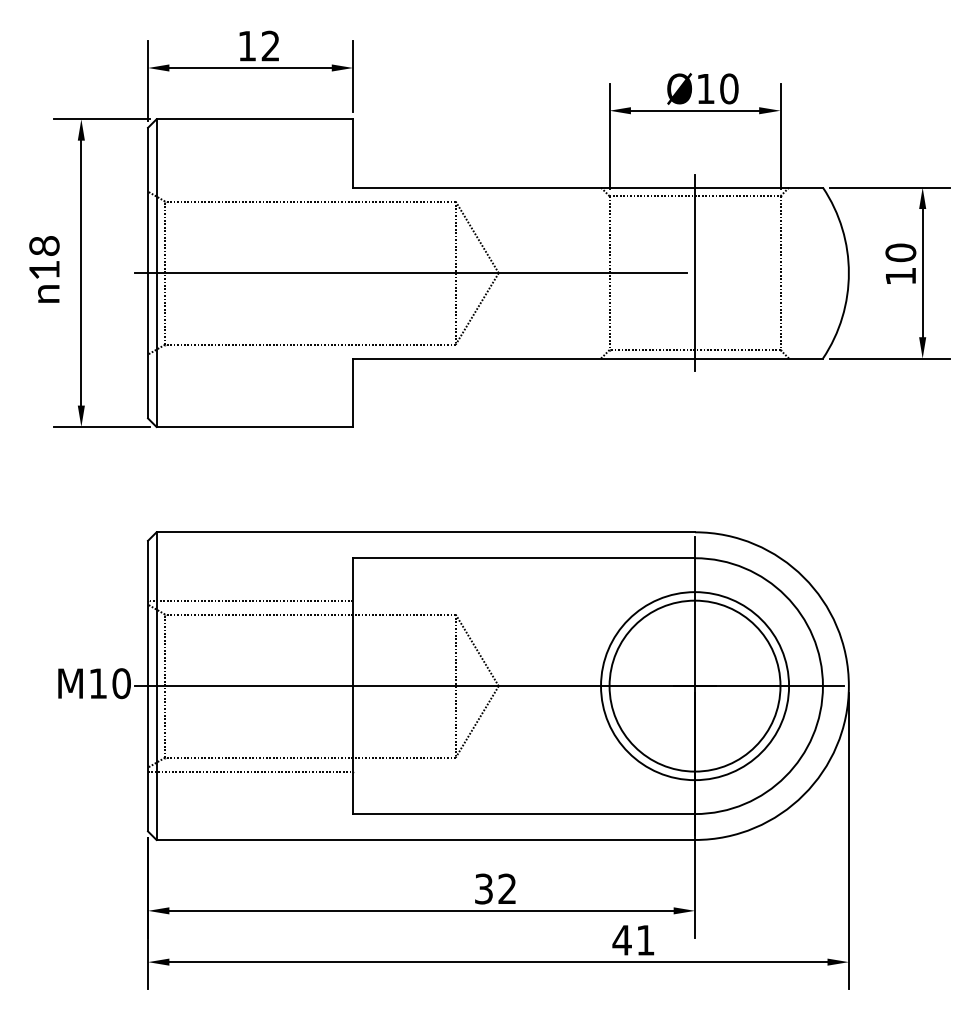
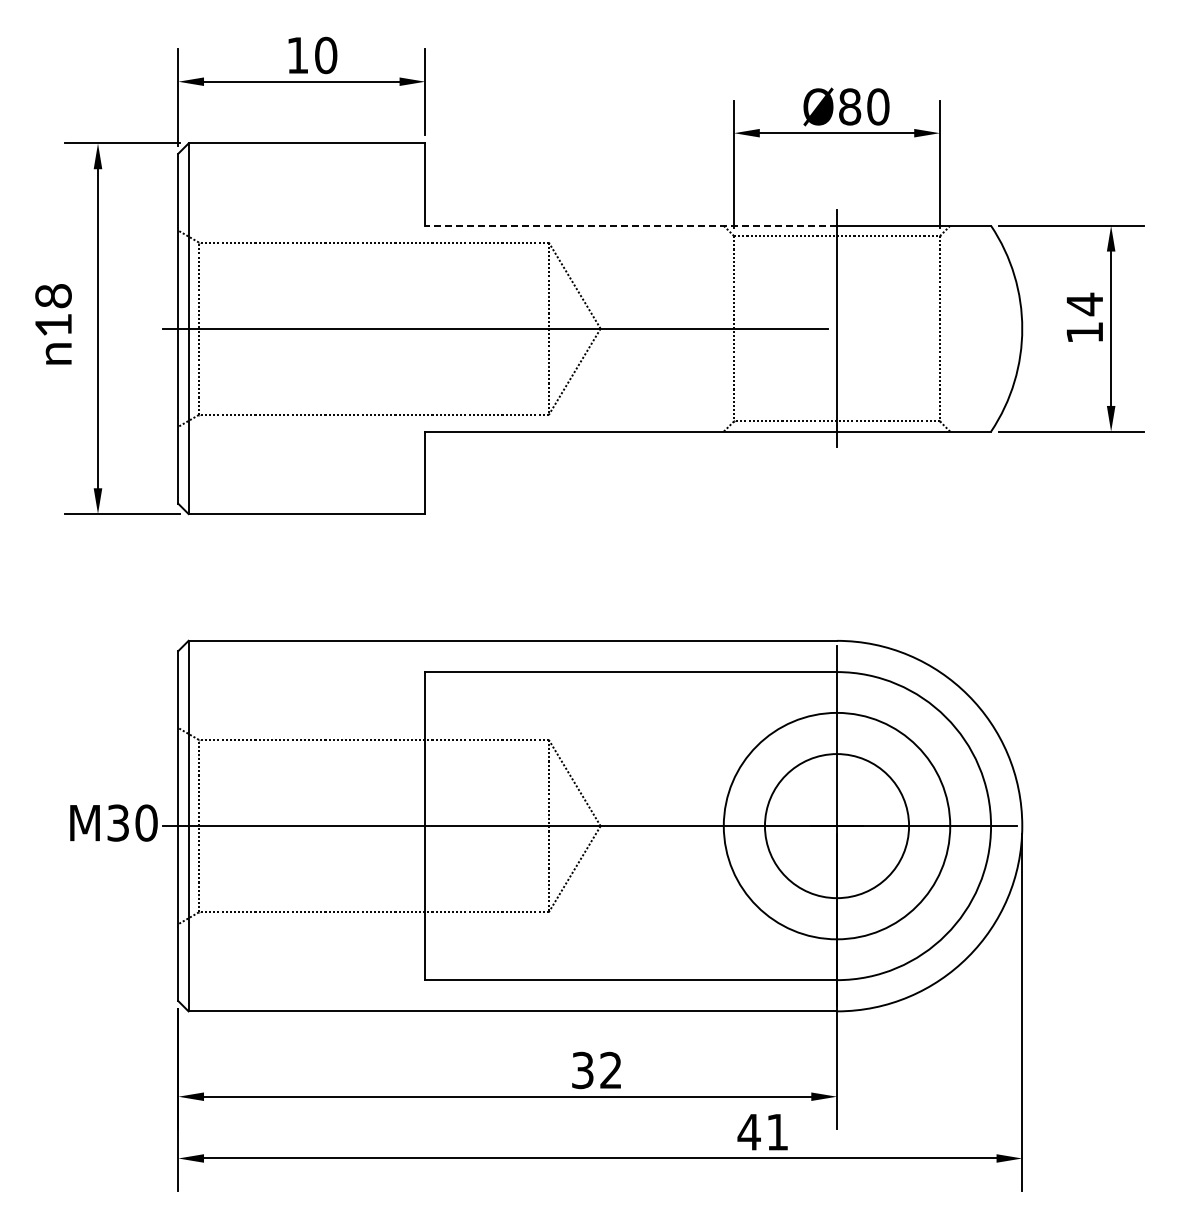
text: (271, 46) -> (326, 55), 12 -> 10
text: (706, 88) -> (850, 106), Ø10 -> Ø80
line: (524, 187) -> (631, 225), solid -> dashed
text: (900, 252) -> (1084, 304), 10 -> 14
line: (250, 600) -> (301, 723), removed
text: (97, 683) -> (117, 822), M10 -> M30
circle: (694, 686) -> (836, 826), size x0.7
line: (250, 771) -> (301, 929), removed

